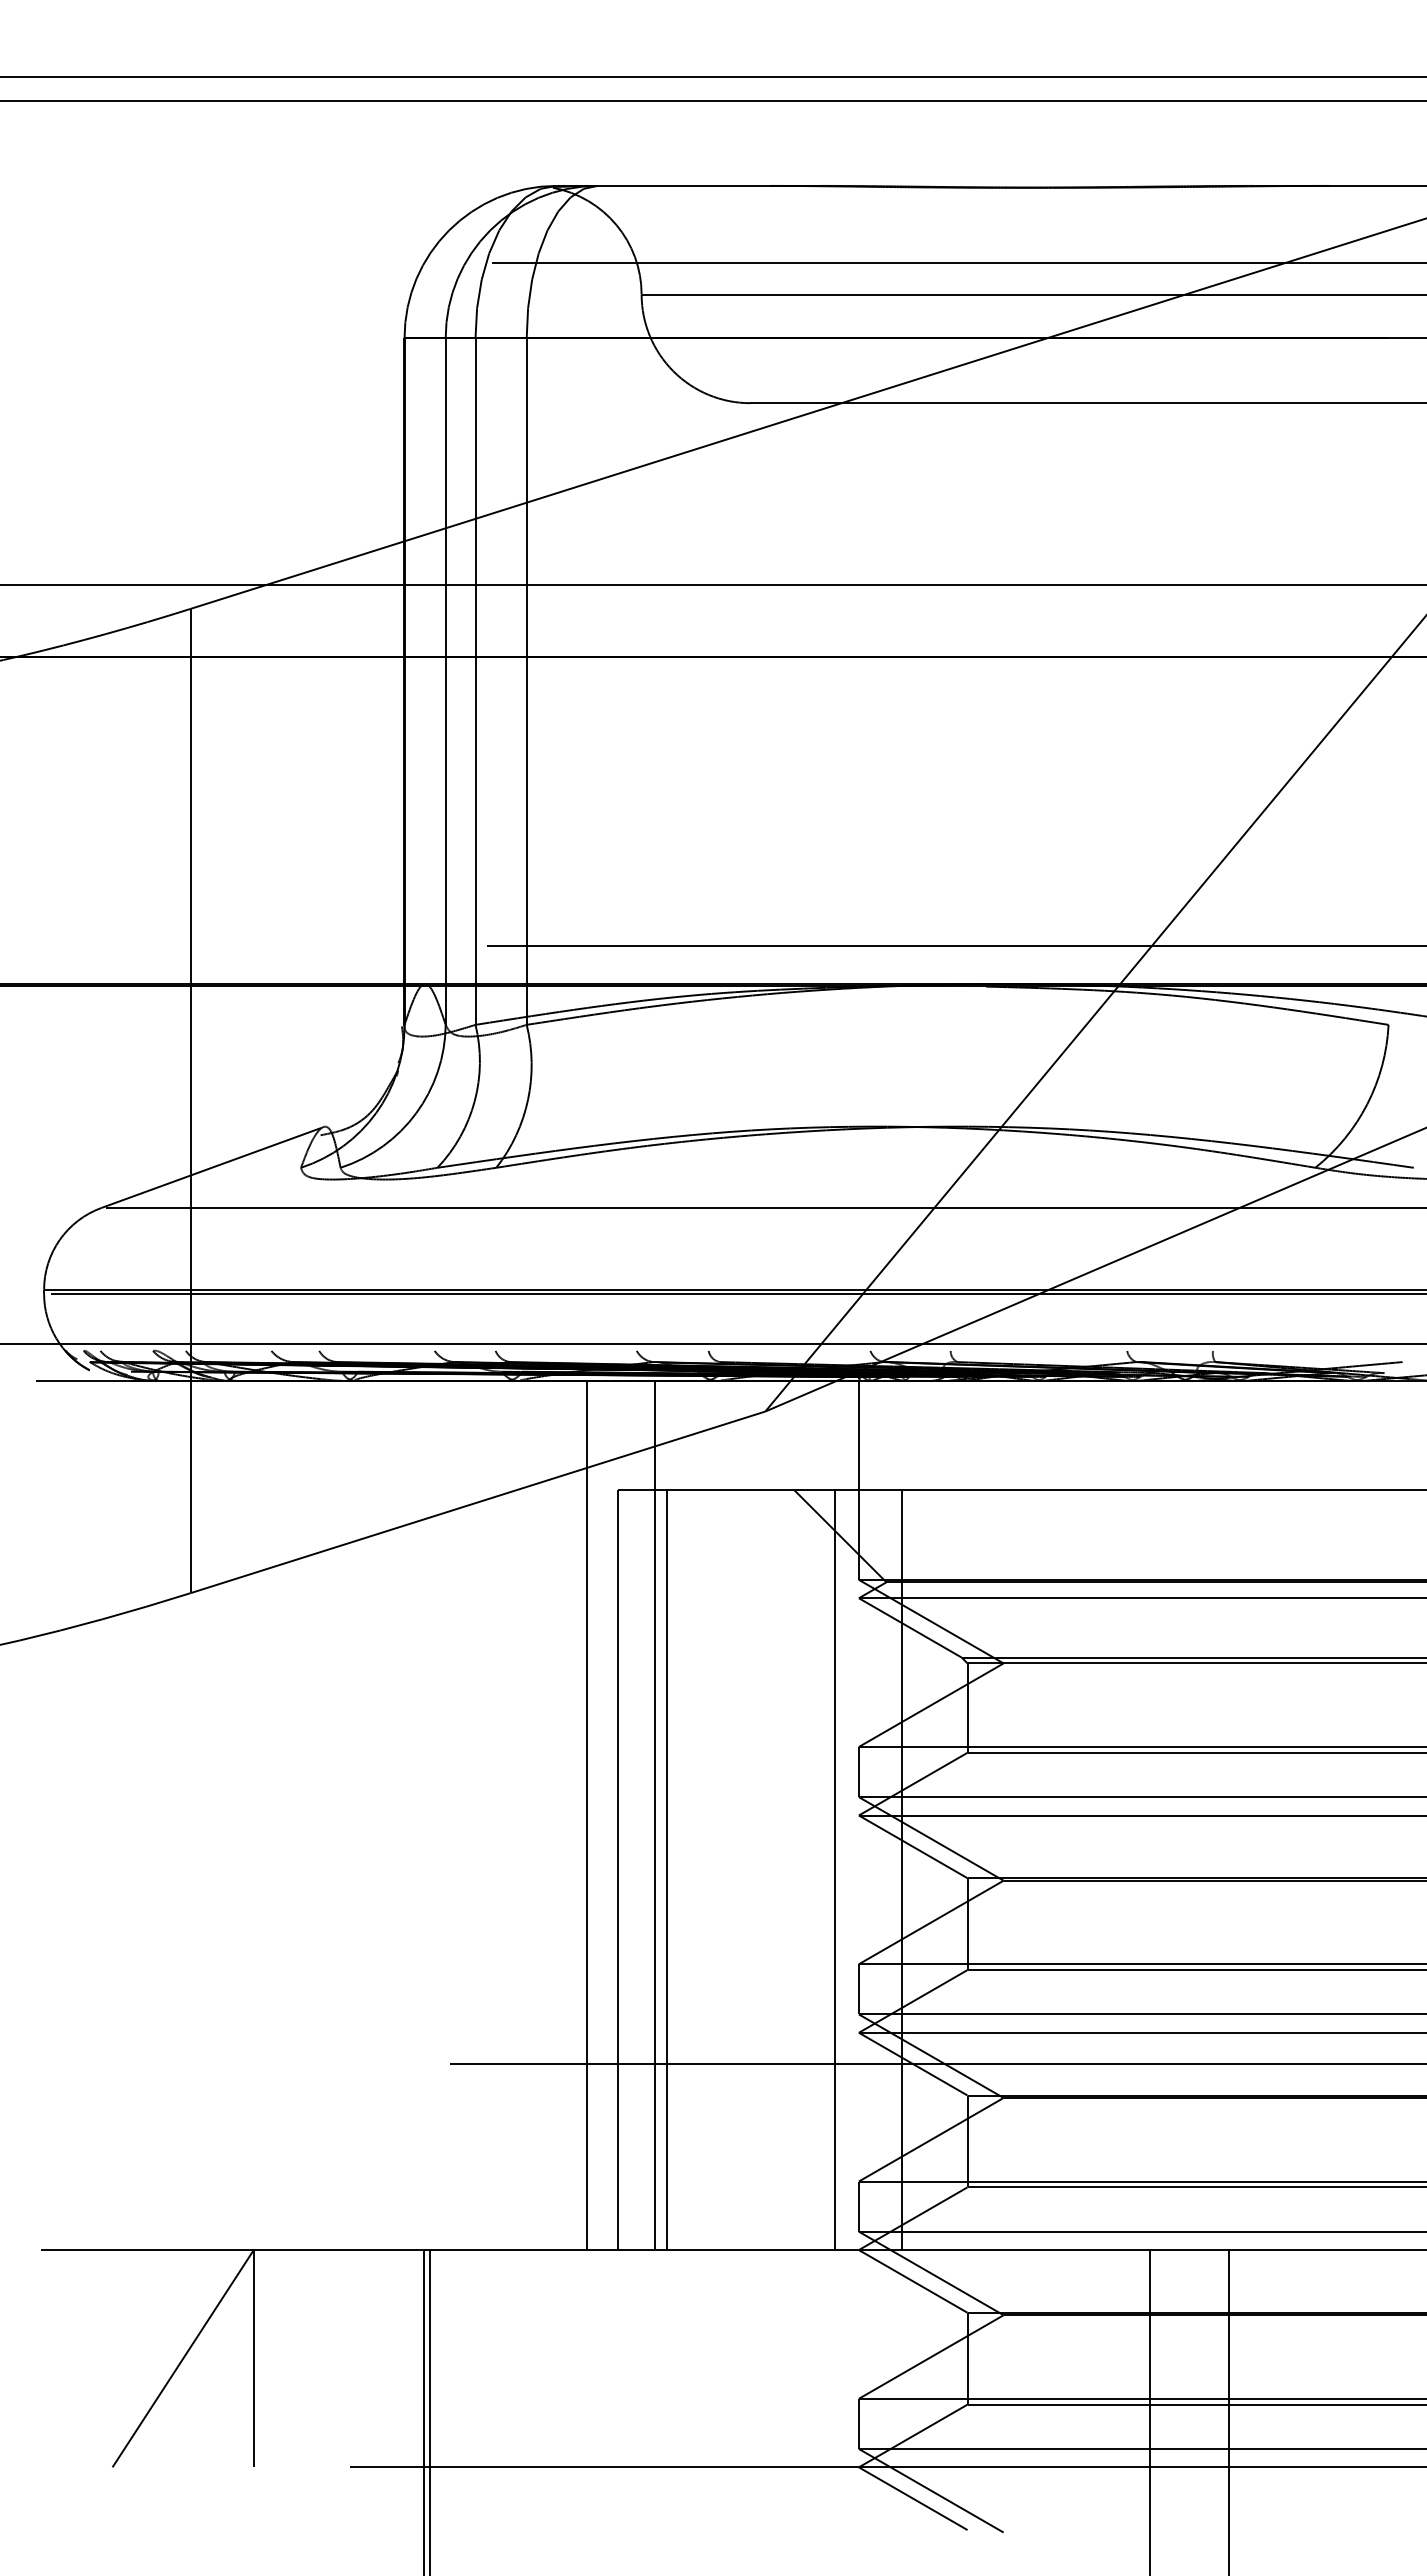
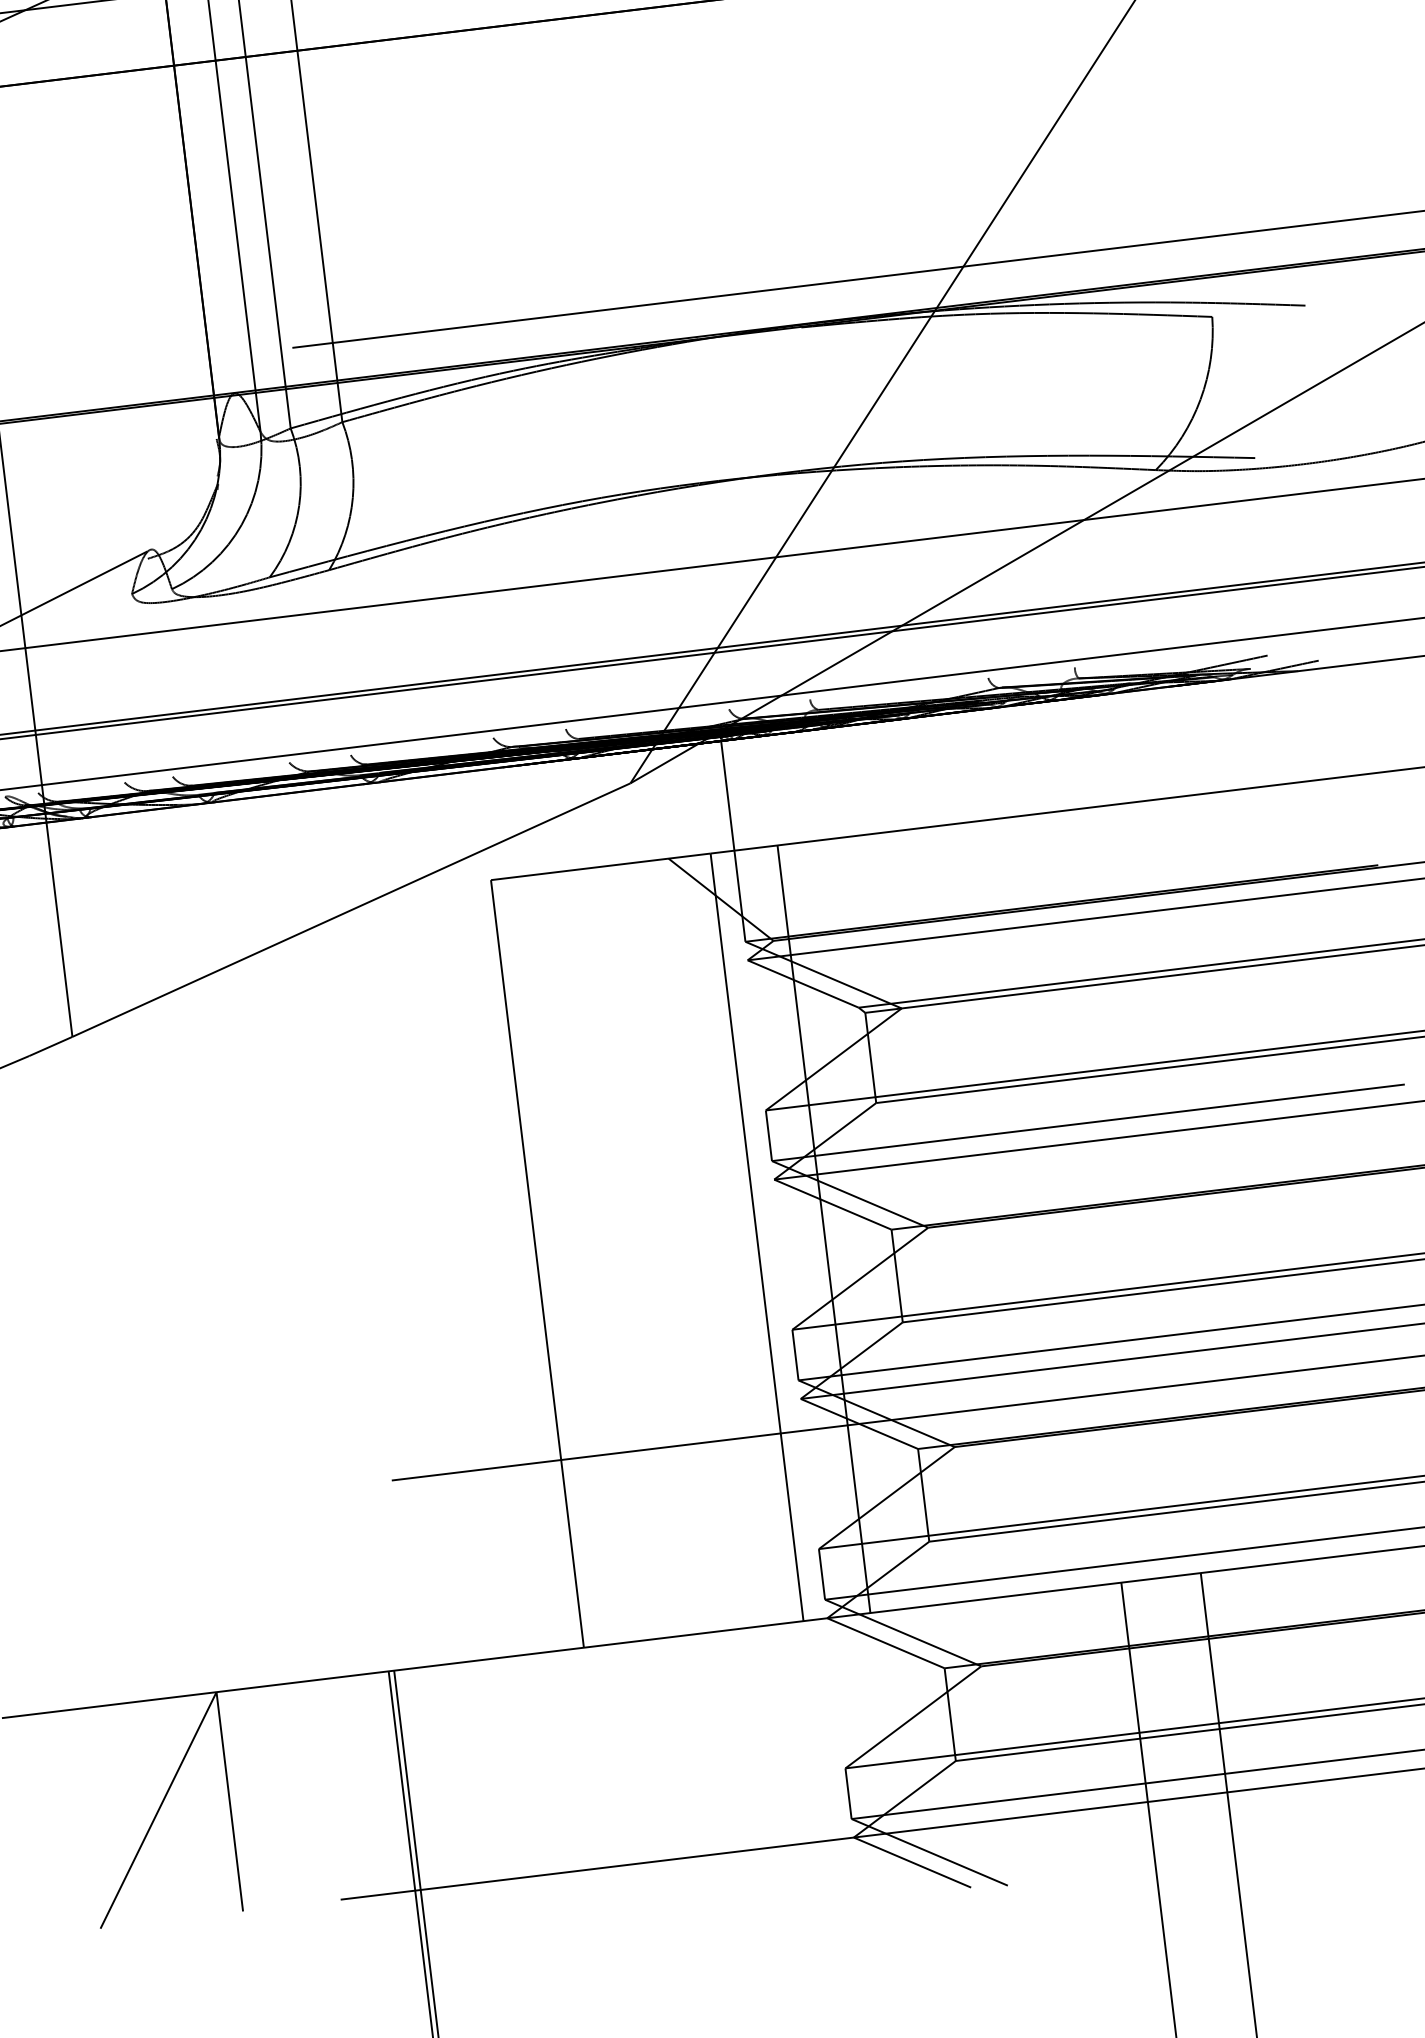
line: (587, 1815) -> (500, 1212), removed
line: (654, 1815) -> (567, 1204), removed
line: (666, 1869) -> (586, 1257), removed

